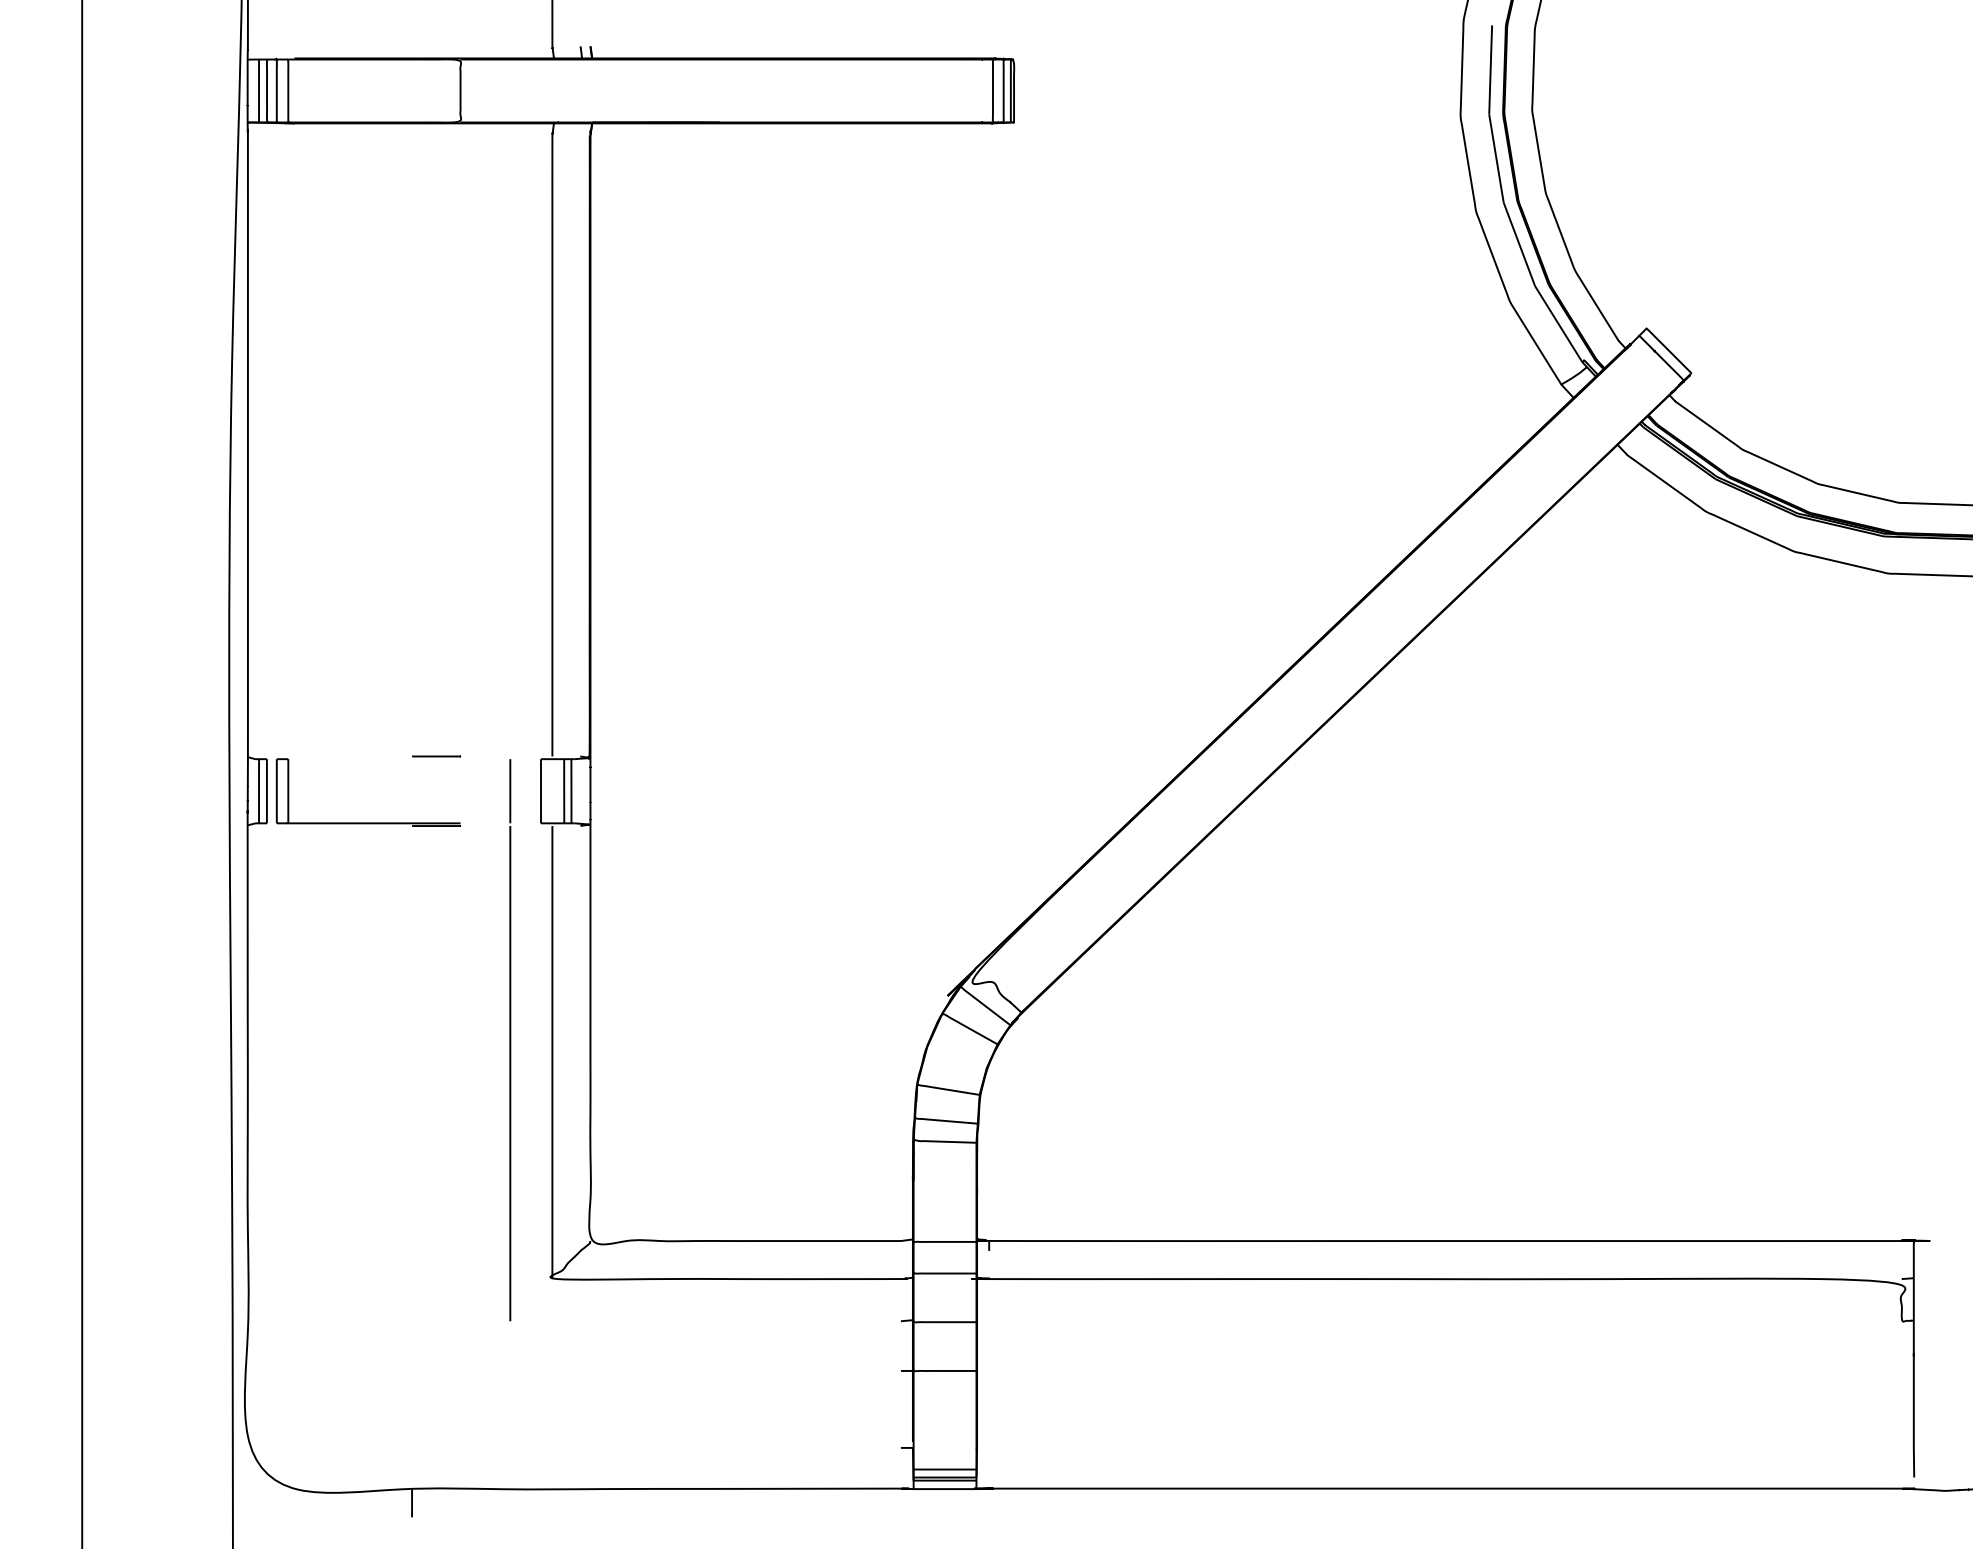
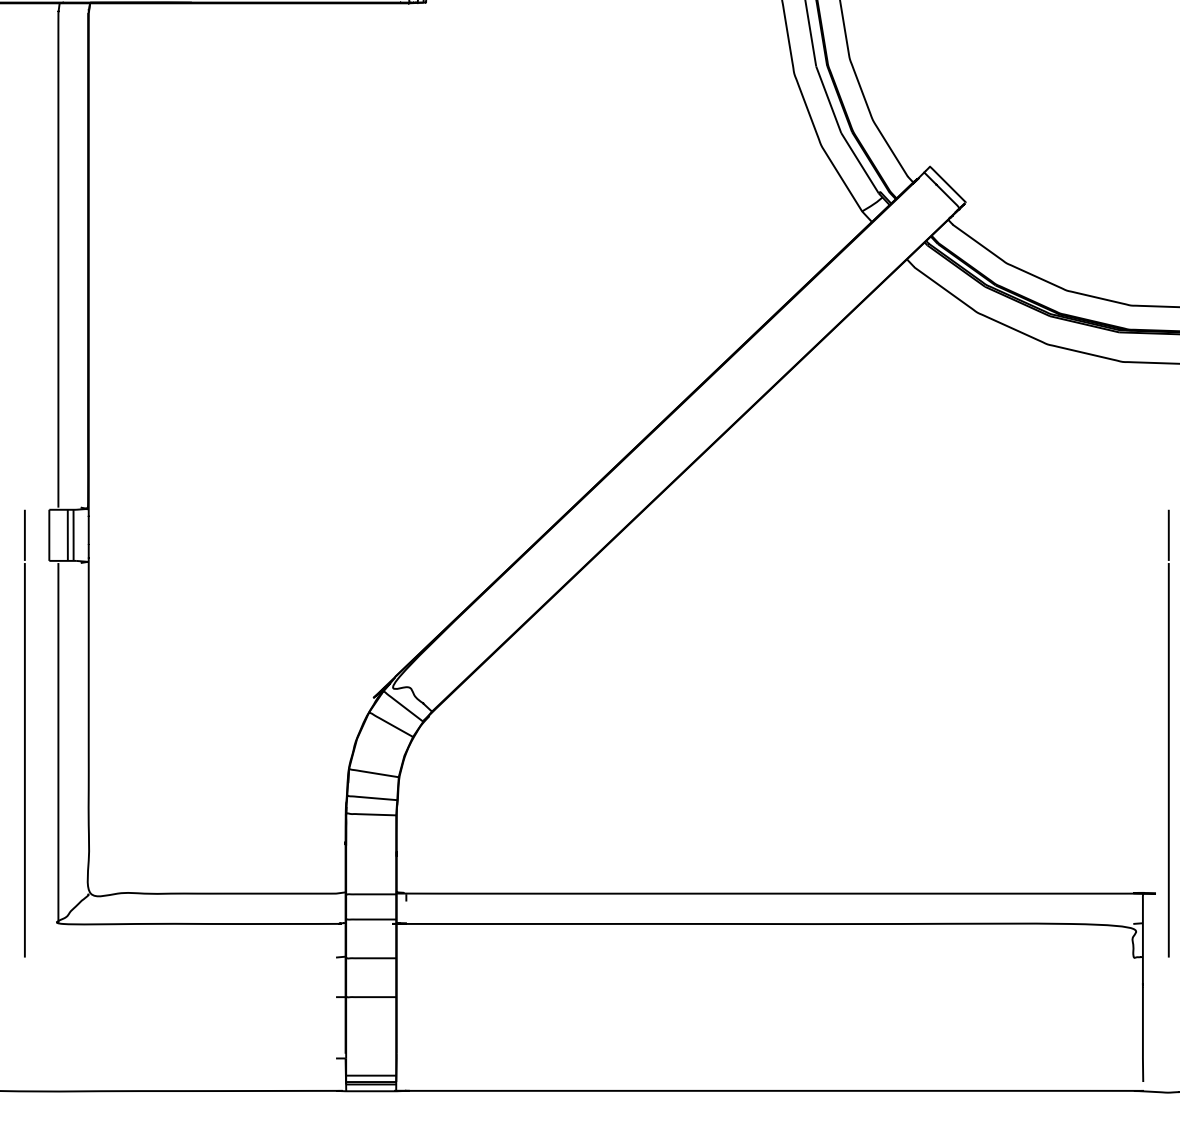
line: (1946, 1040) -> (1168, 733), added

